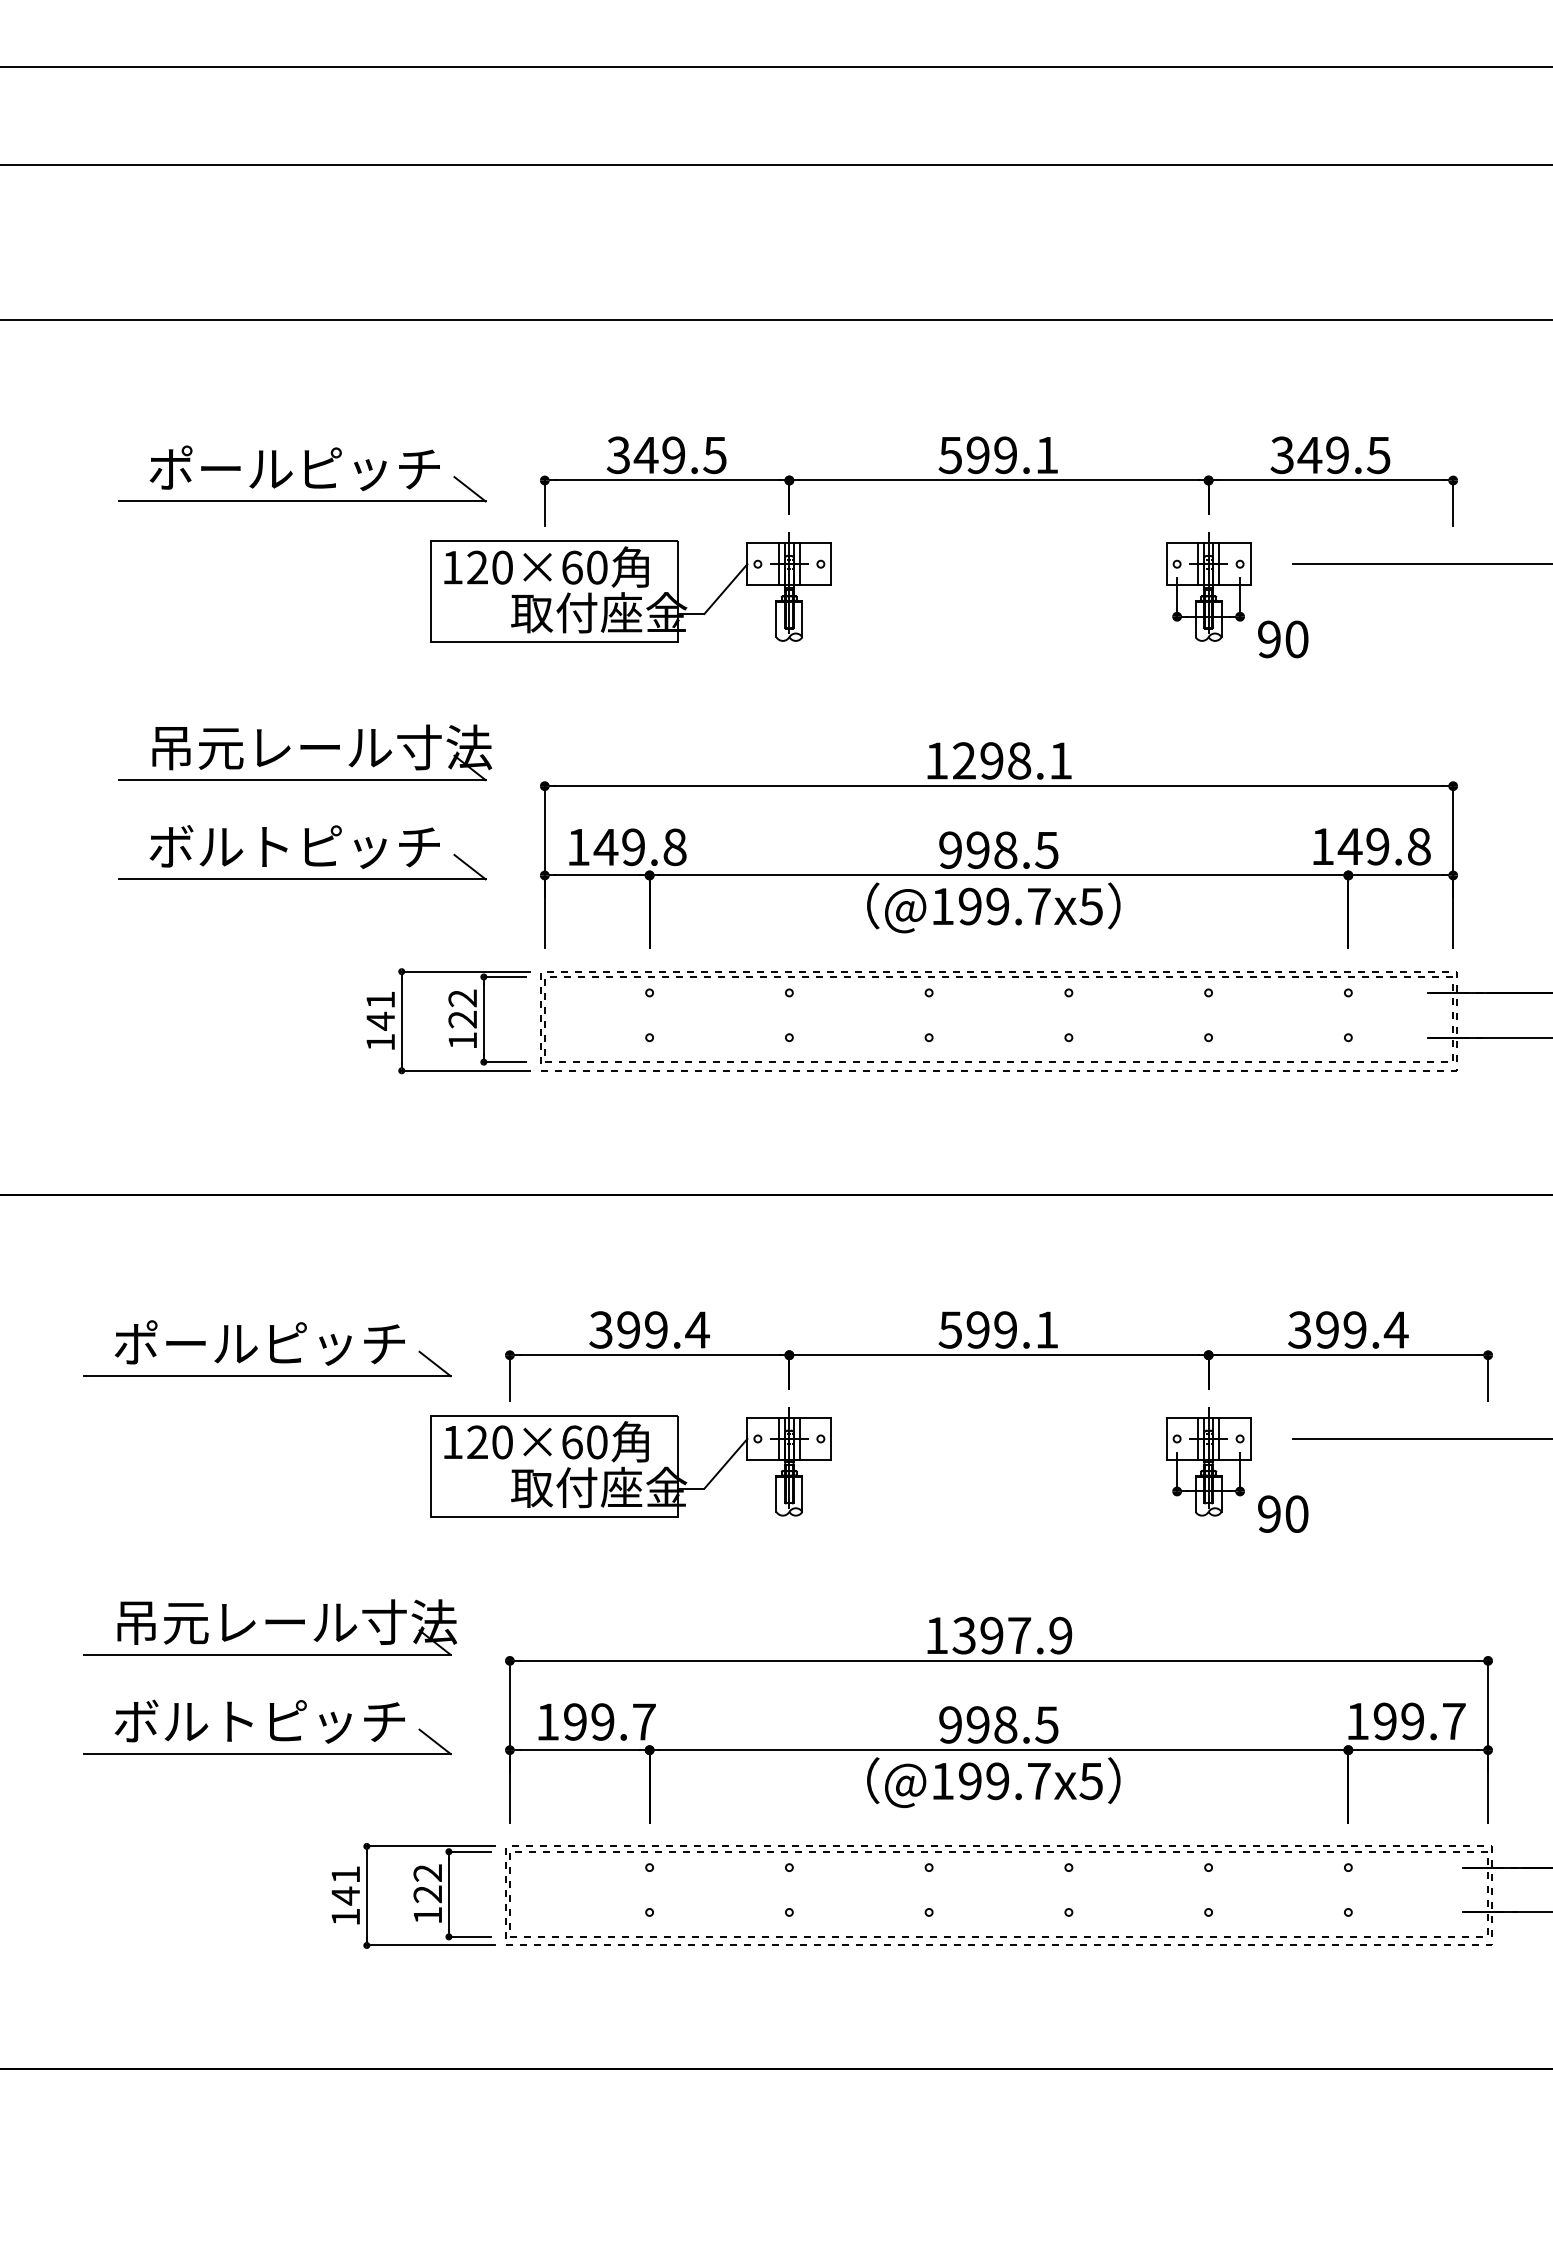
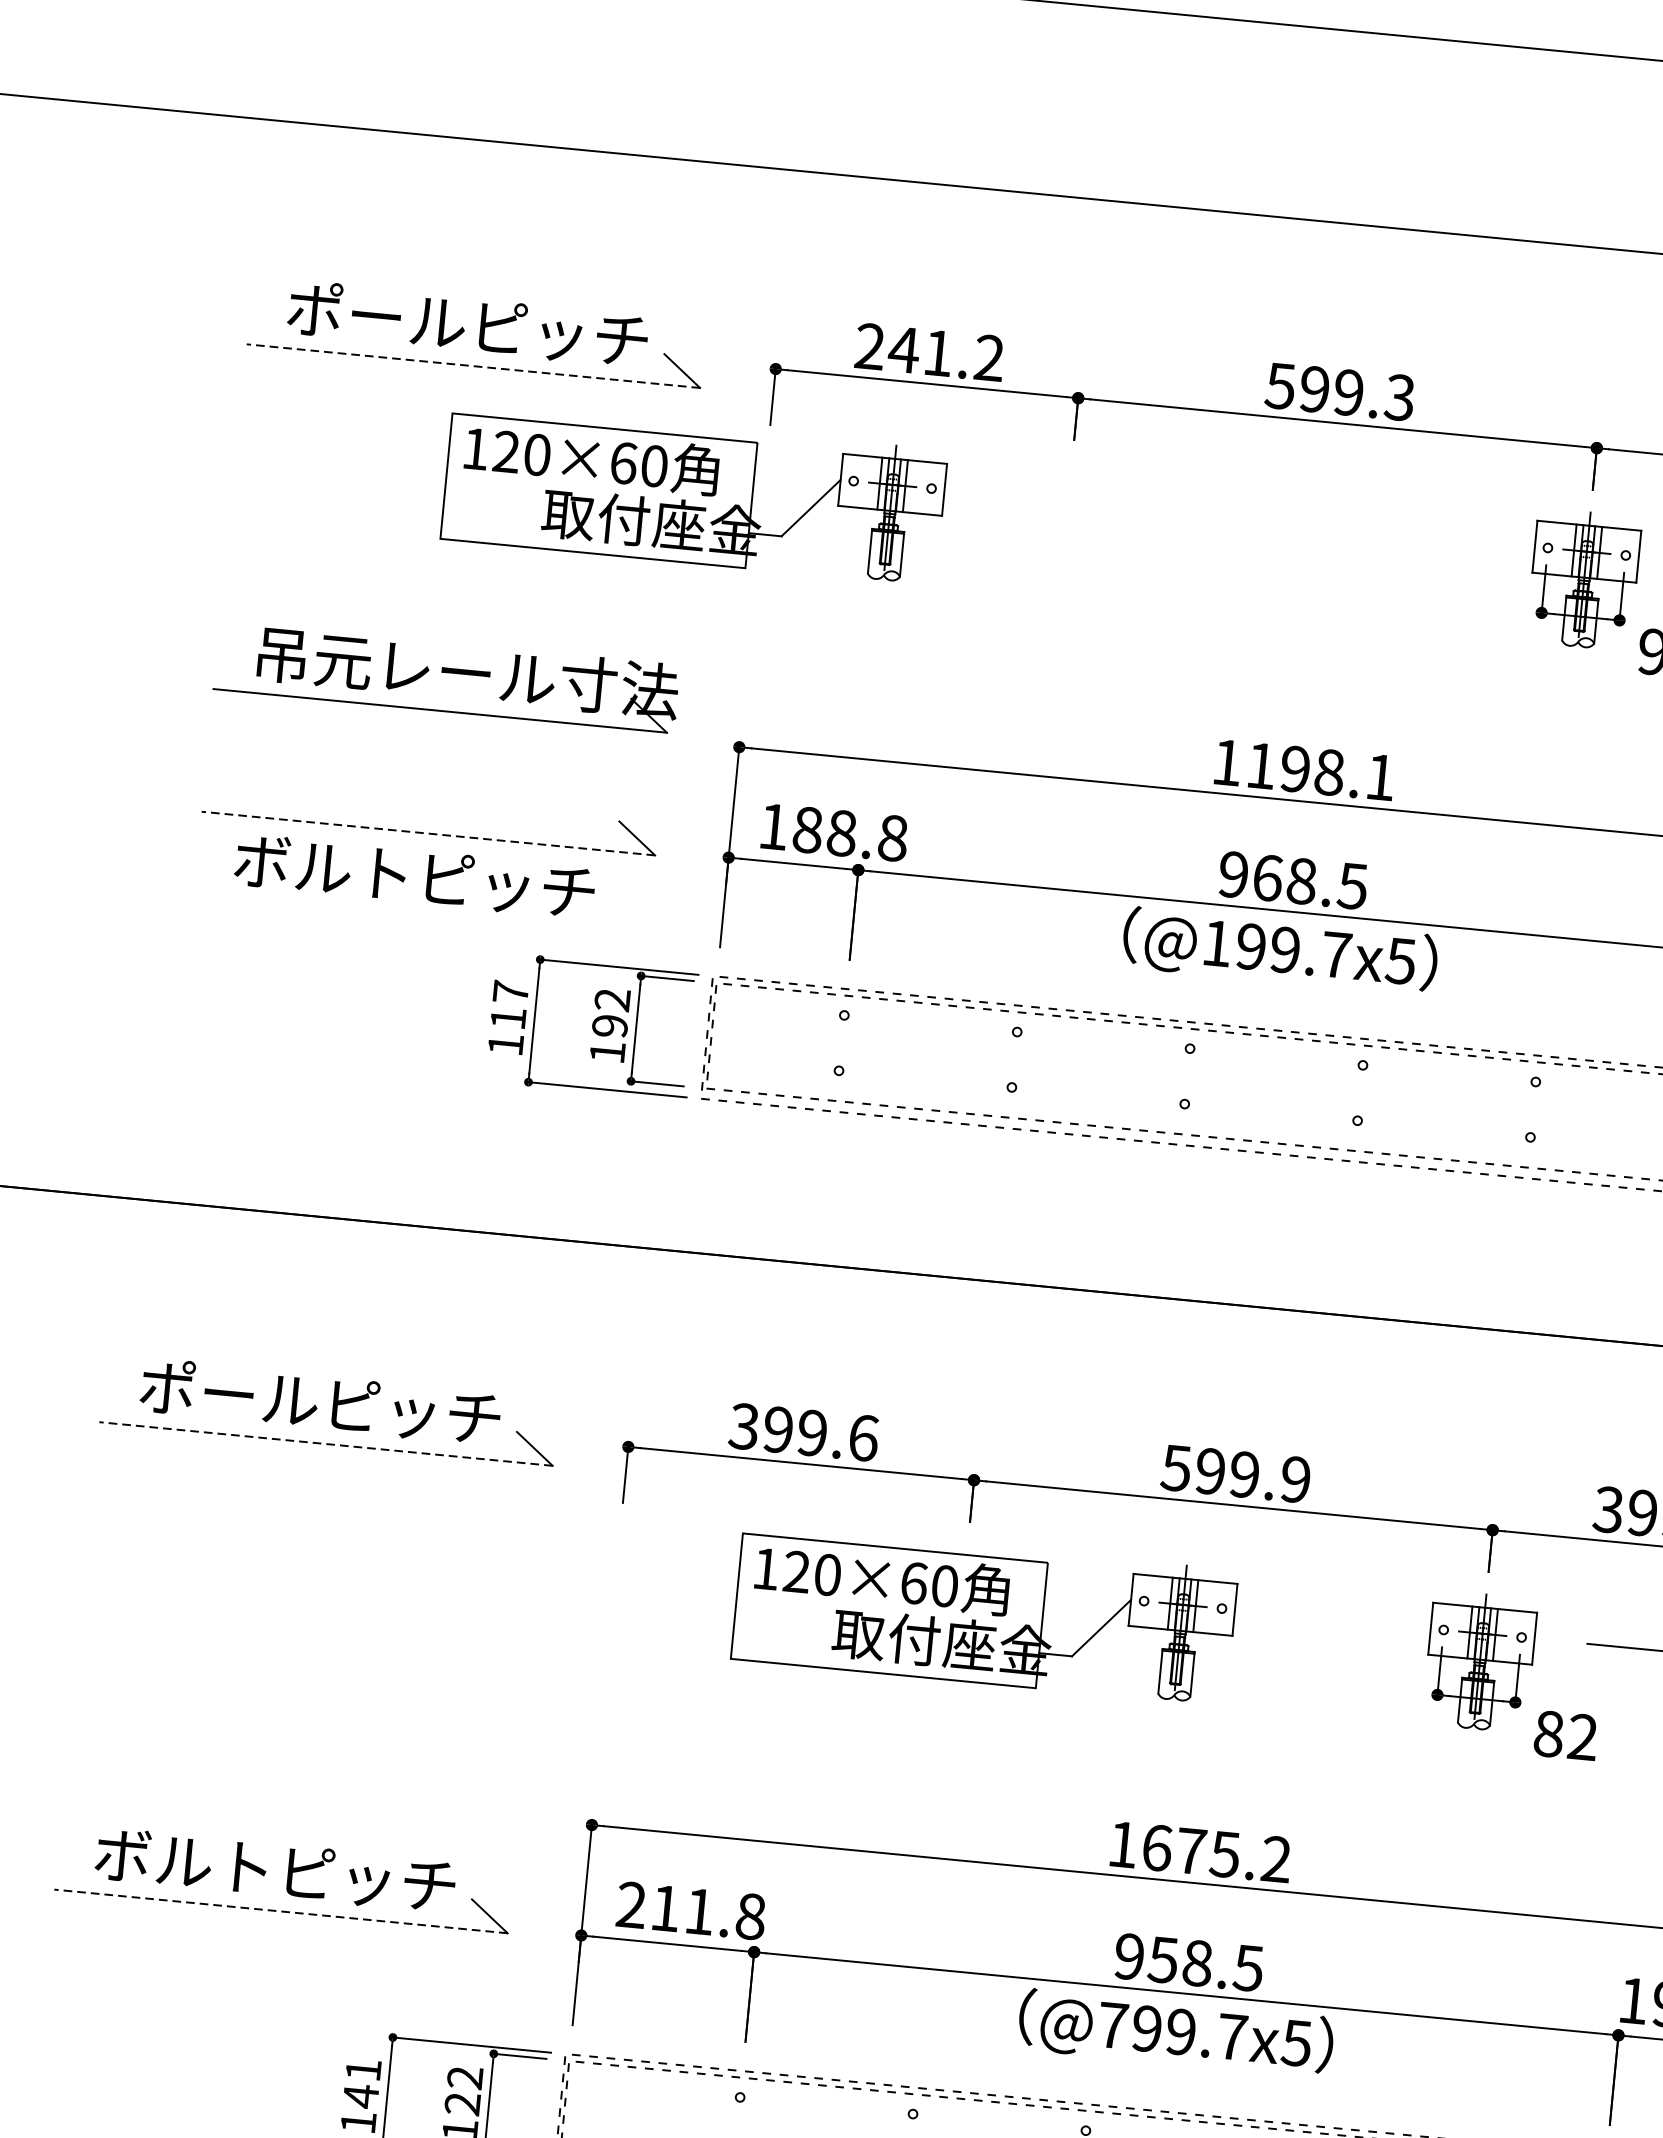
text: (666, 455) -> (929, 352), 349.5 -> 241.2
text: (1046, 455) -> (1399, 397), 599.1 -> 599.3
line: (301, 501) -> (472, 366), solid -> dashed
part: (630, 587) -> (693, 494), moved
text: (964, 760) -> (1261, 765), 1298.1 -> 1198.1
text: (294, 846) -> (414, 876), moved
text: (619, 847) -> (824, 831), 149.8 -> 188.8
text: (977, 849) -> (1267, 877), 998.5 -> 968.5
line: (301, 879) -> (427, 833), solid -> dashed
text: (380, 1010) -> (509, 1005), 141 -> 117
text: (462, 1019) -> (609, 1026), 122 -> 192
text: (697, 1329) -> (863, 1437), 399.4 -> 399.6
text: (1046, 1329) -> (1295, 1479), 599.1 -> 599.9
line: (266, 1376) -> (324, 1444), solid -> dashed
part: (630, 1462) -> (983, 1615), moved
text: (1283, 1513) -> (1566, 1734), 90 -> 82
part: (269, 1627) -> (298, 1755), removed
text: (1012, 1635) -> (1216, 1853), 1397.9 -> 1675.2
text: (595, 1721) -> (690, 1910), 199.7 -> 211.8
text: (977, 1724) -> (1162, 1959), 998.5 -> 958.5
line: (266, 1754) -> (279, 1911), solid -> dashed
text: (942, 1781) -> (1112, 2025), @199.7x5 -> @799.7x5

